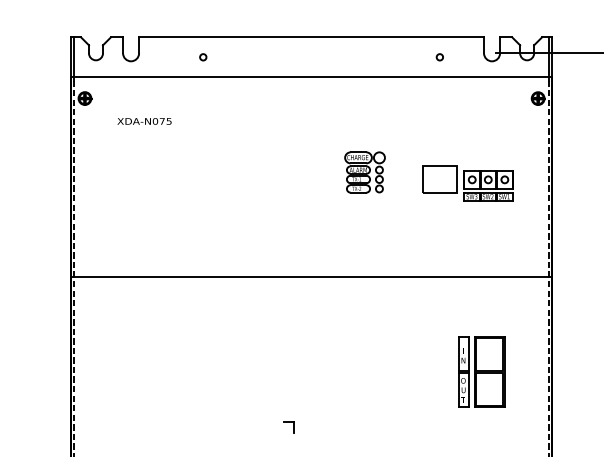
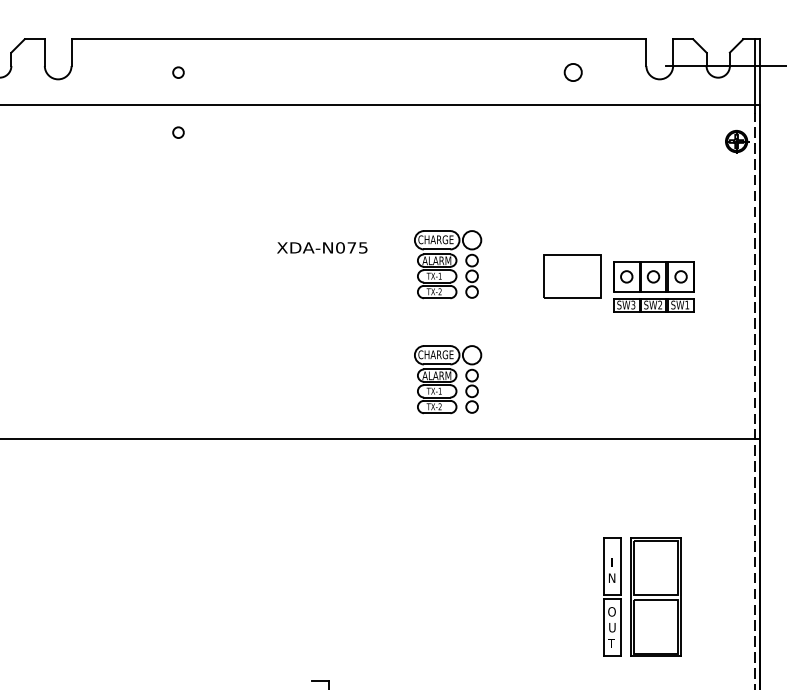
circle: (439, 57) -> (572, 72), size x1.6
circle: (203, 93) -> (178, 132), added
text: (144, 121) -> (322, 247), moved
part: (364, 241) -> (447, 379), added

